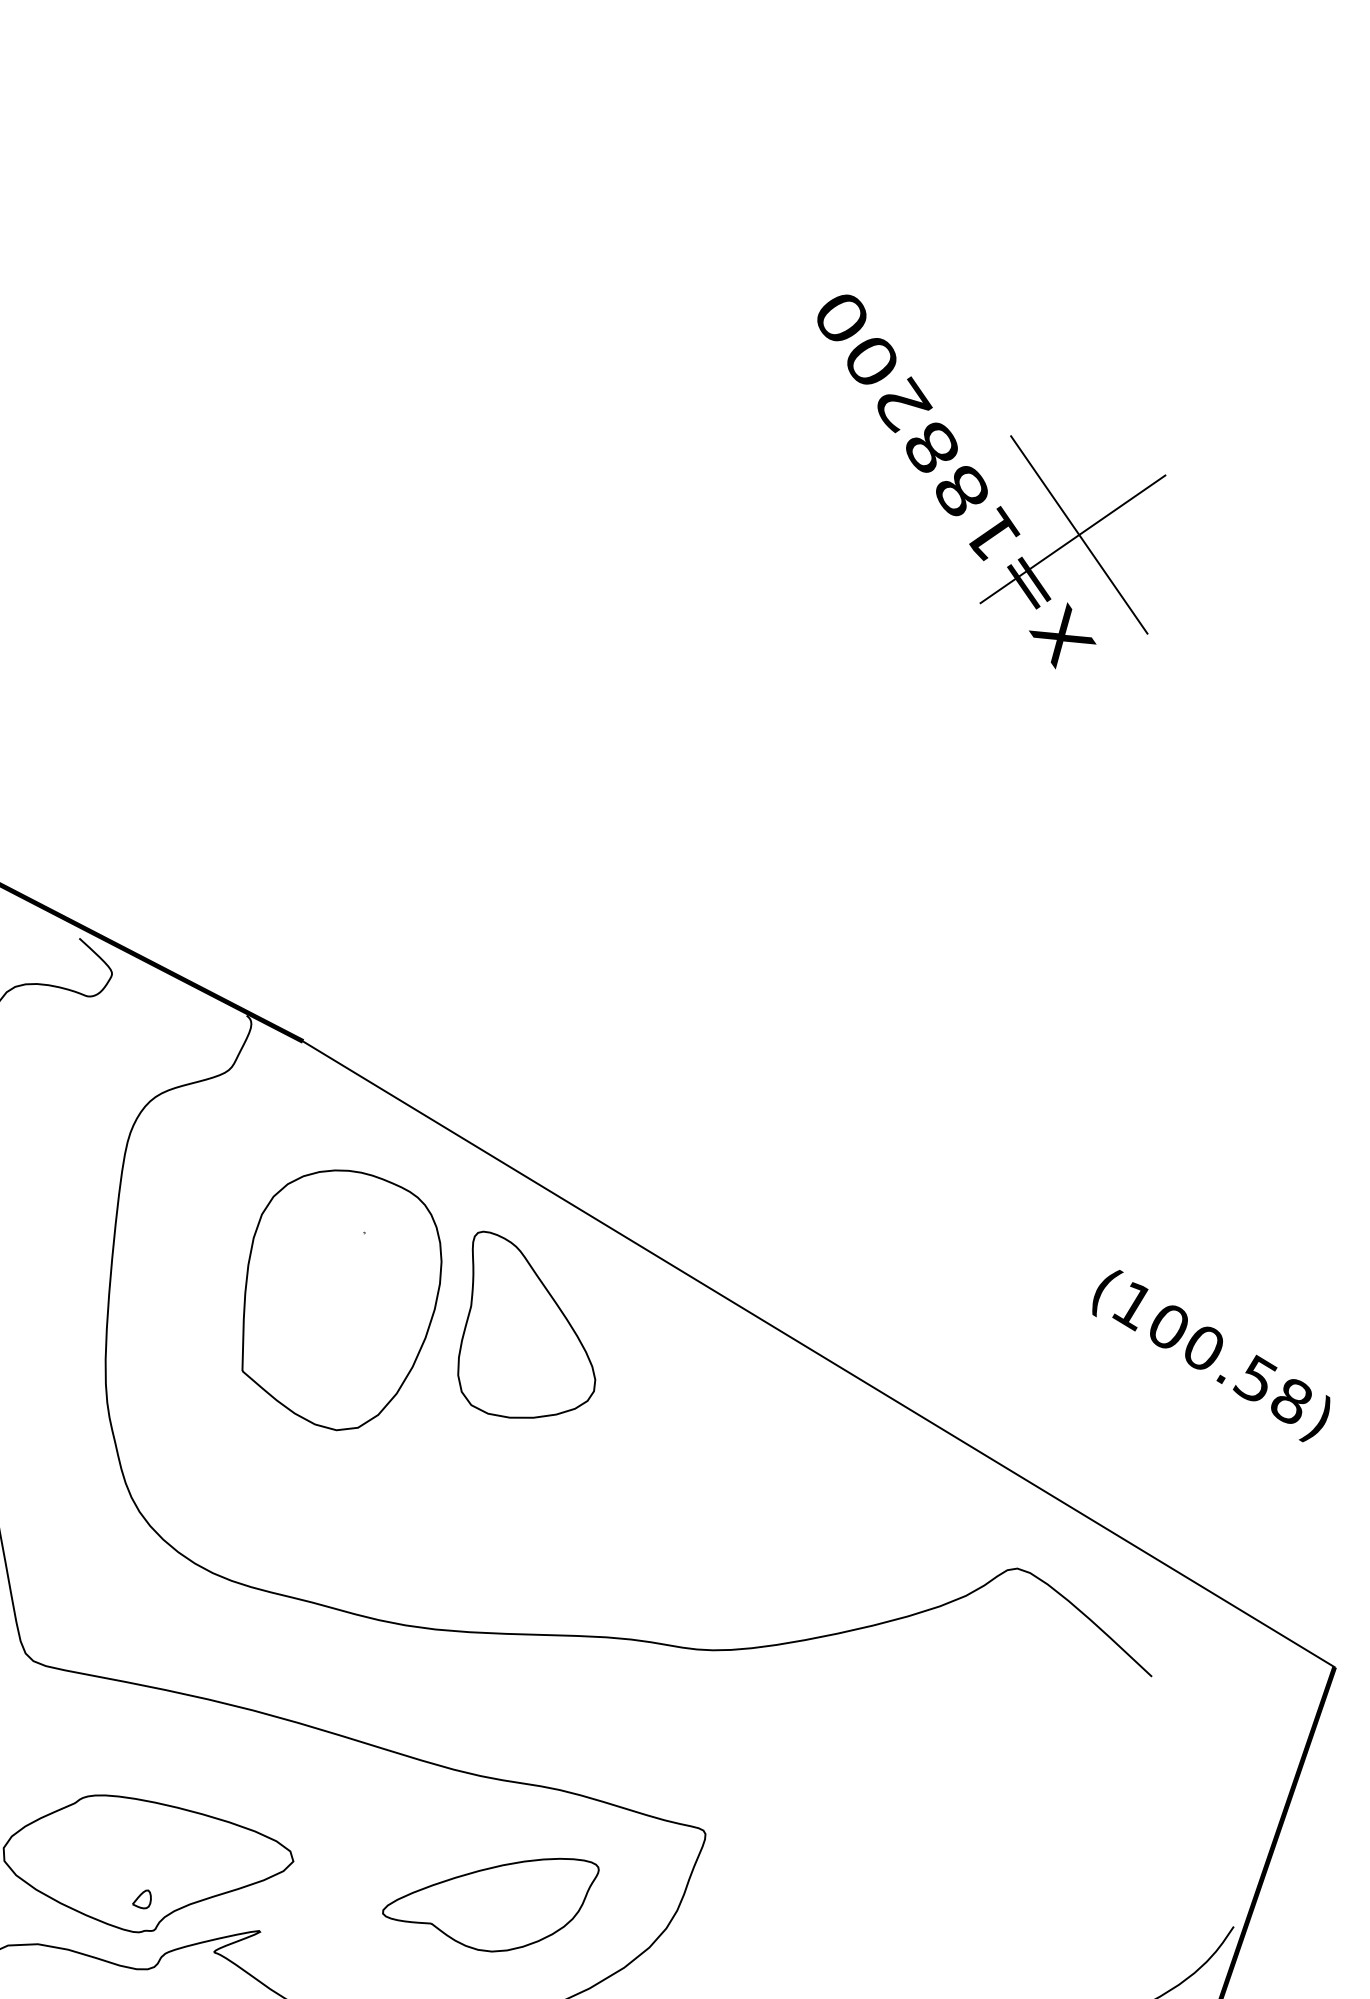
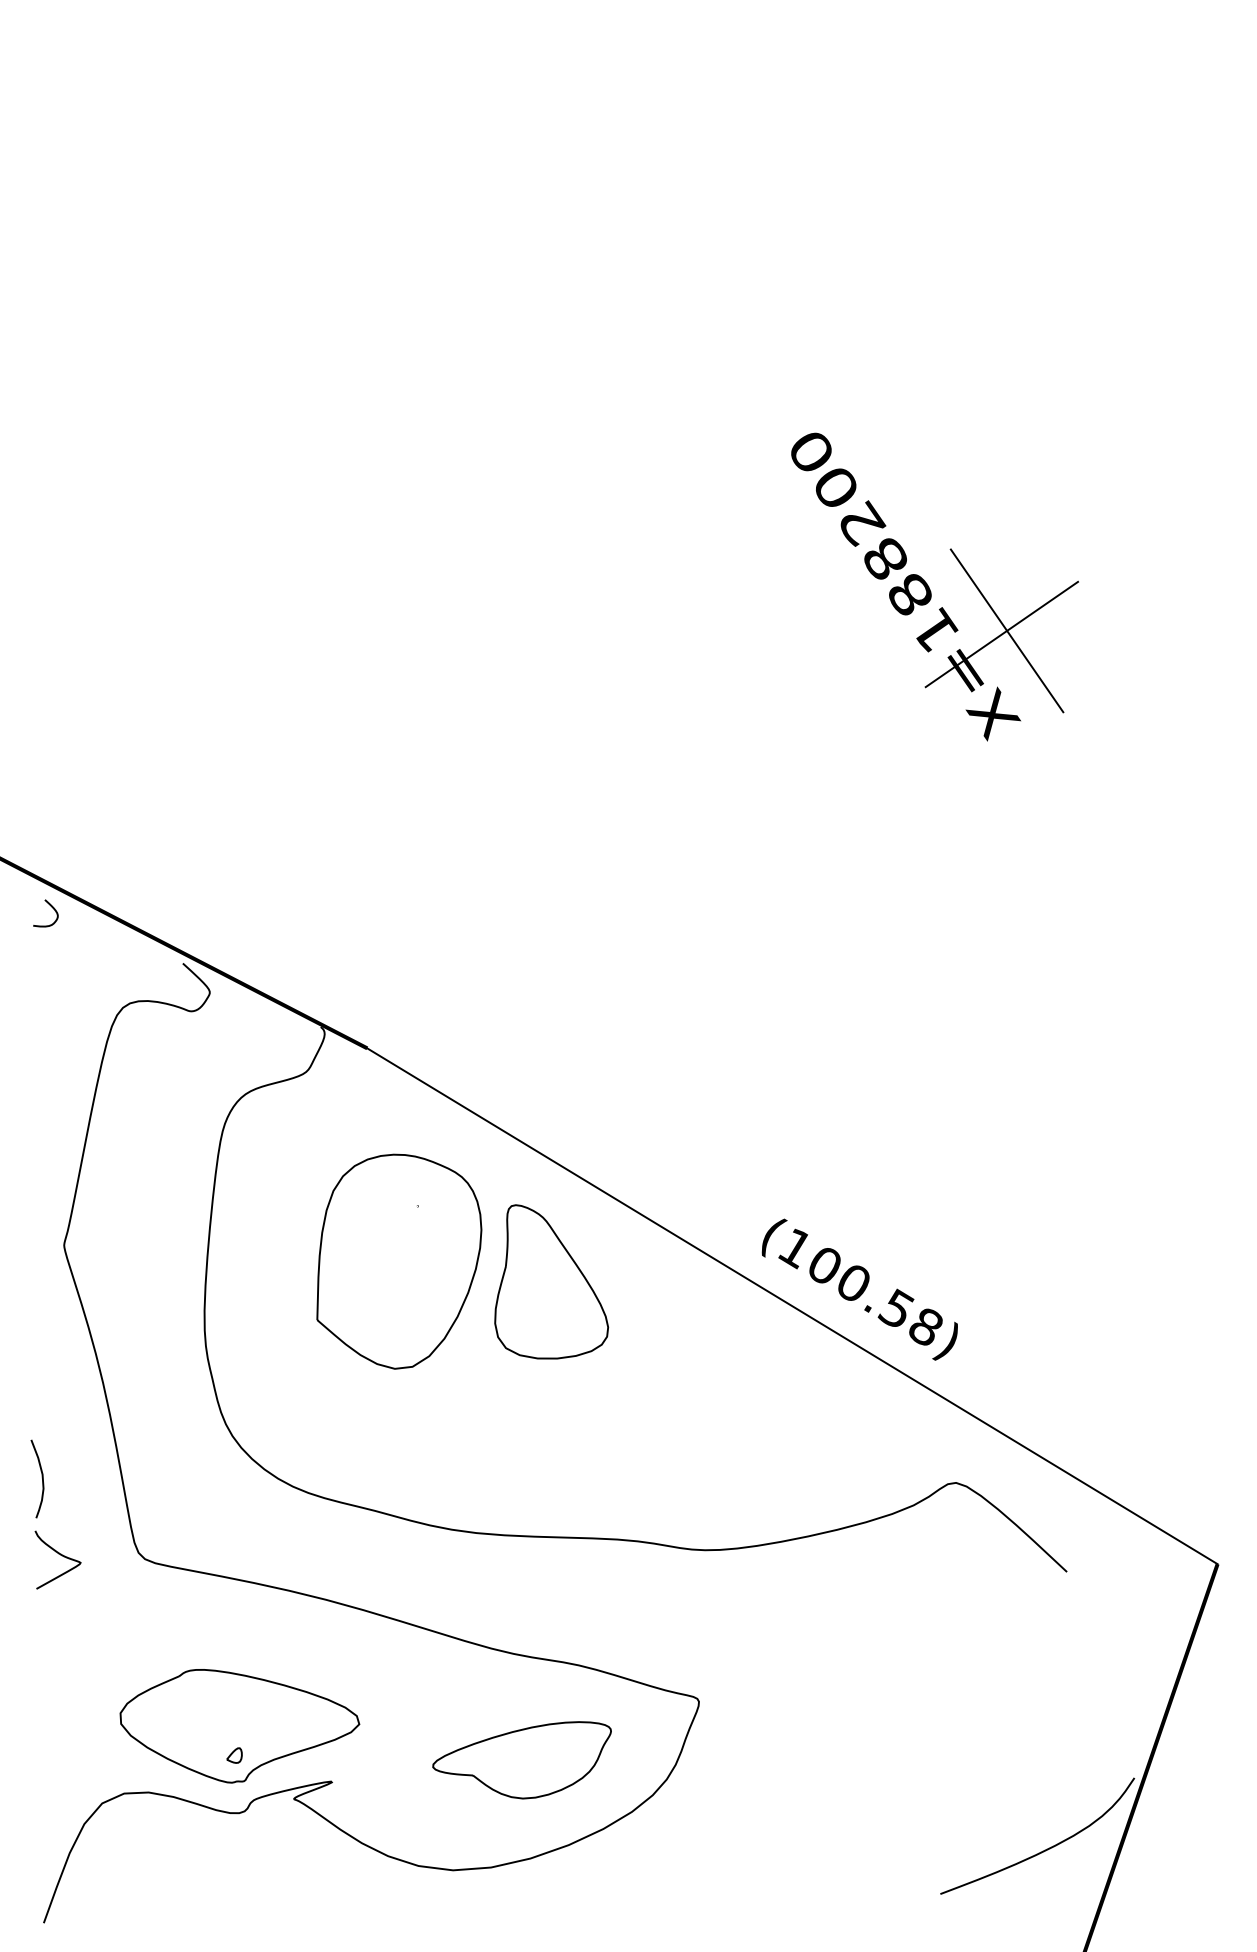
text: (1210, 1355) -> (859, 1289), moved

